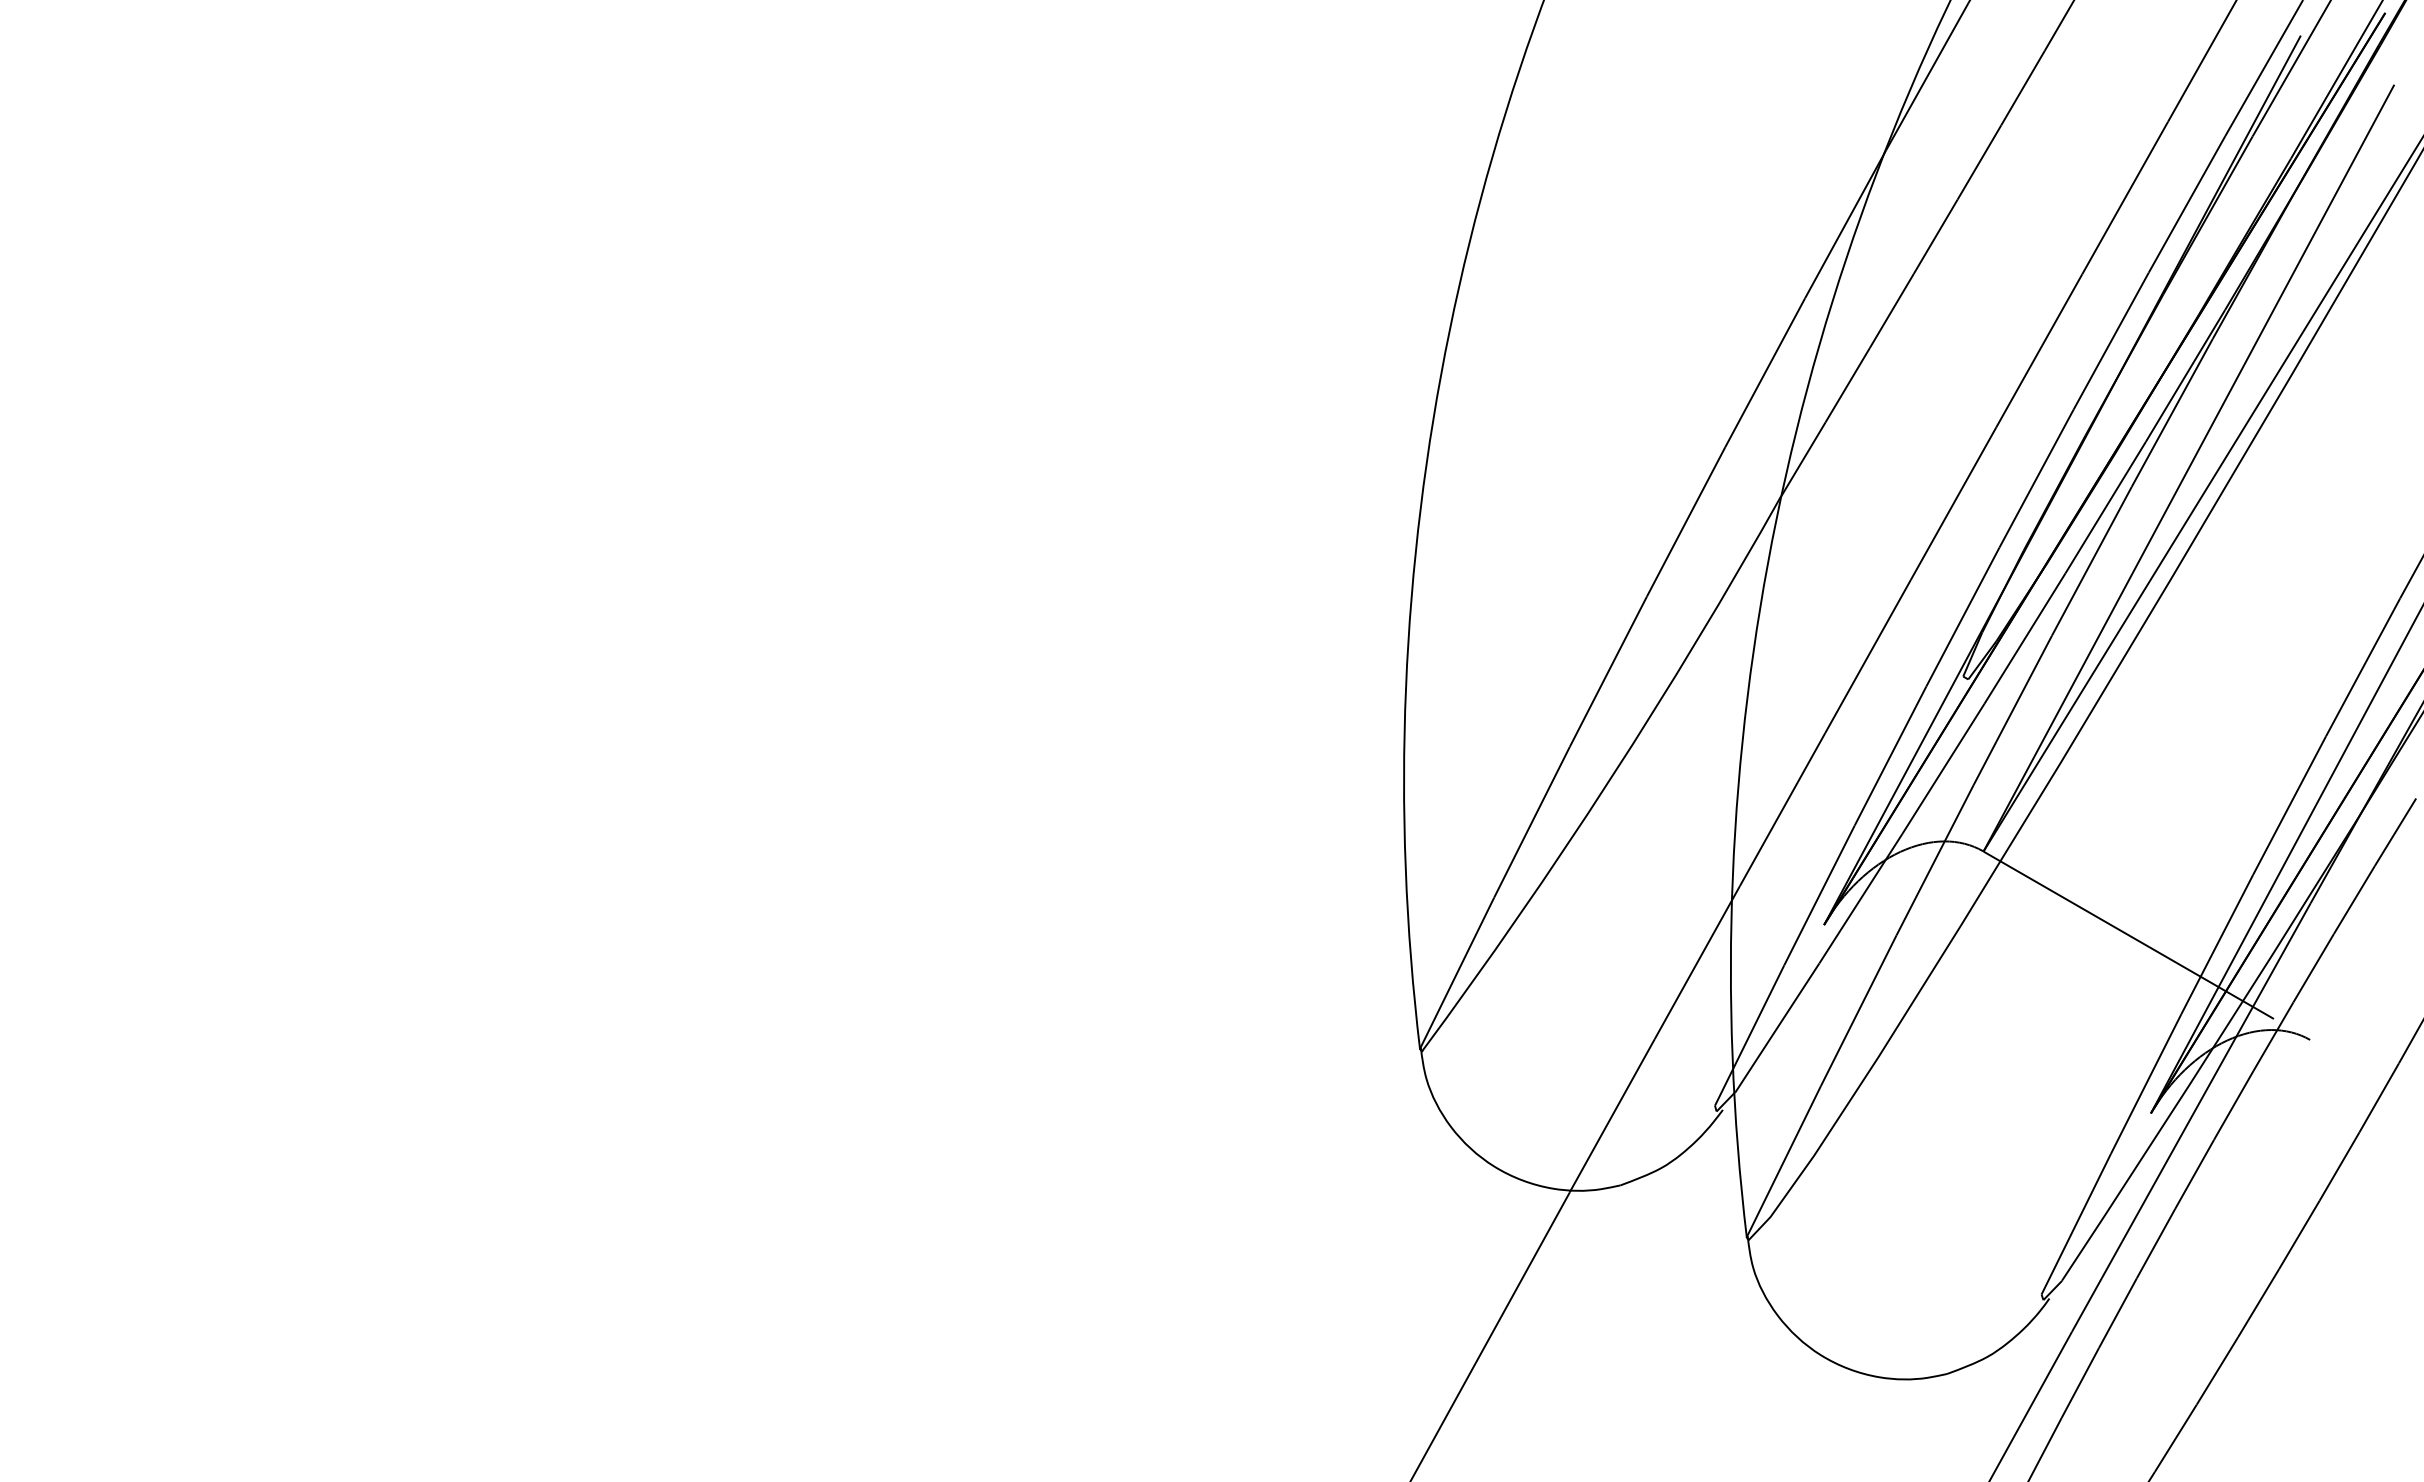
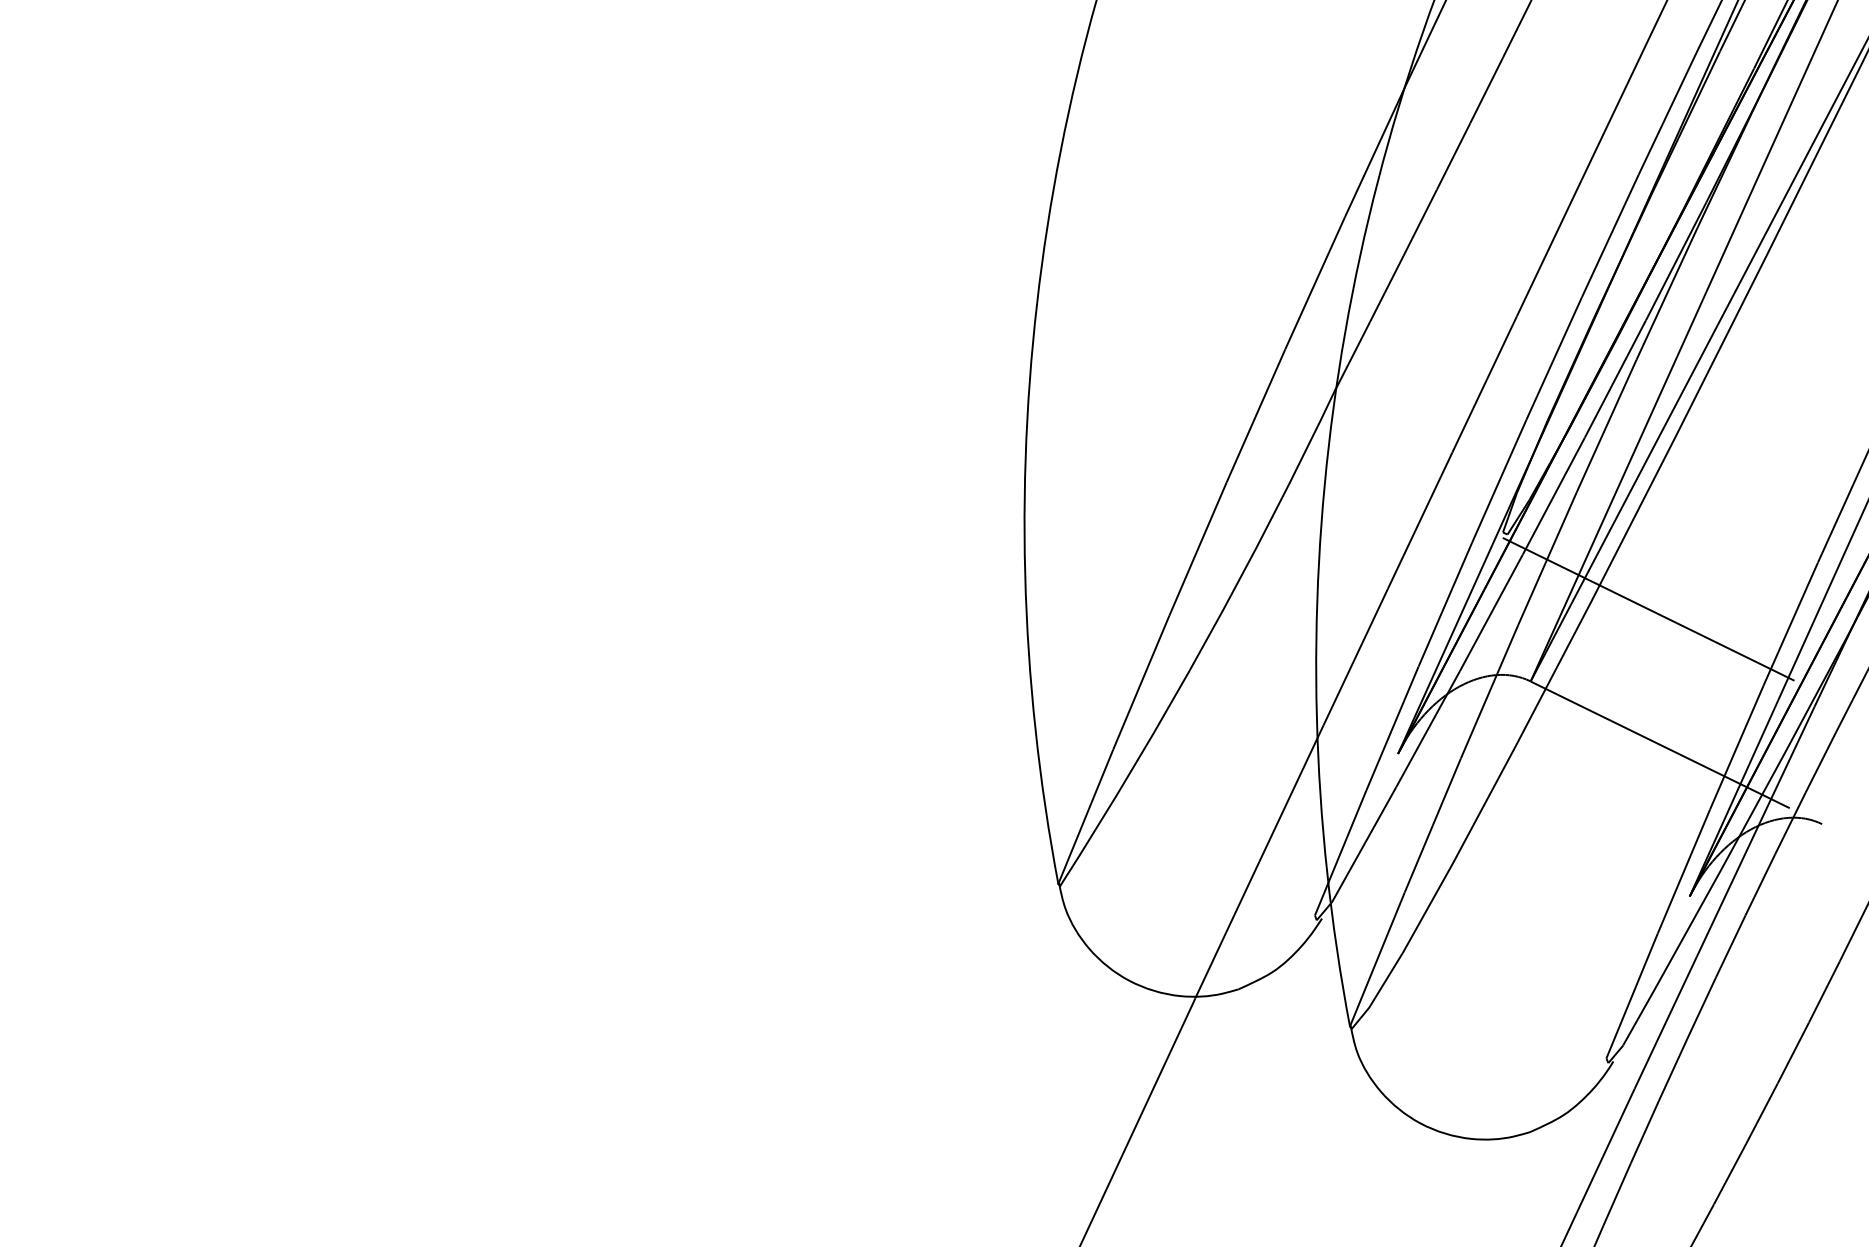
line: (2125, 776) -> (1648, 608), added

